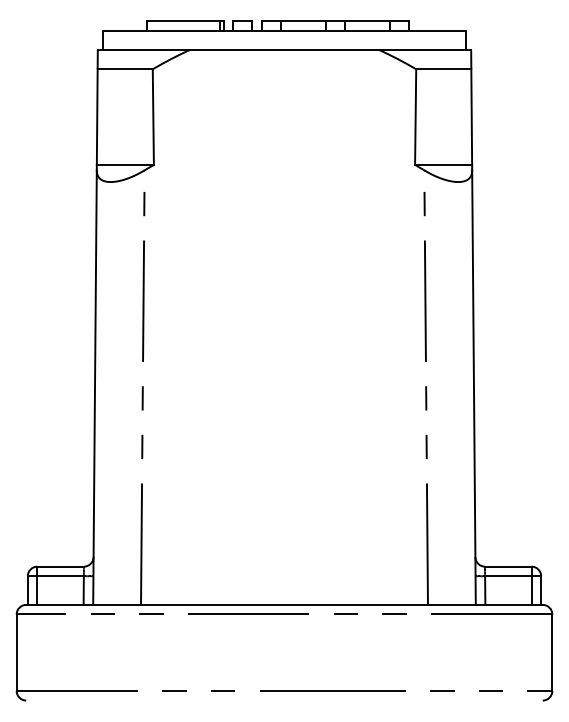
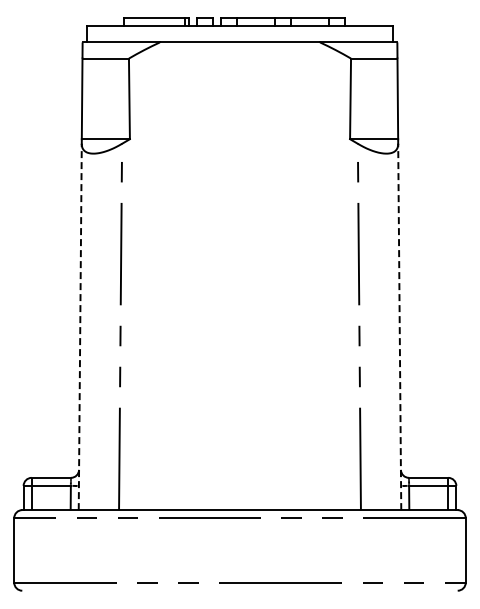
line: (95, 387) -> (80, 326), solid -> dashed
line: (473, 387) -> (399, 326), solid -> dashed

